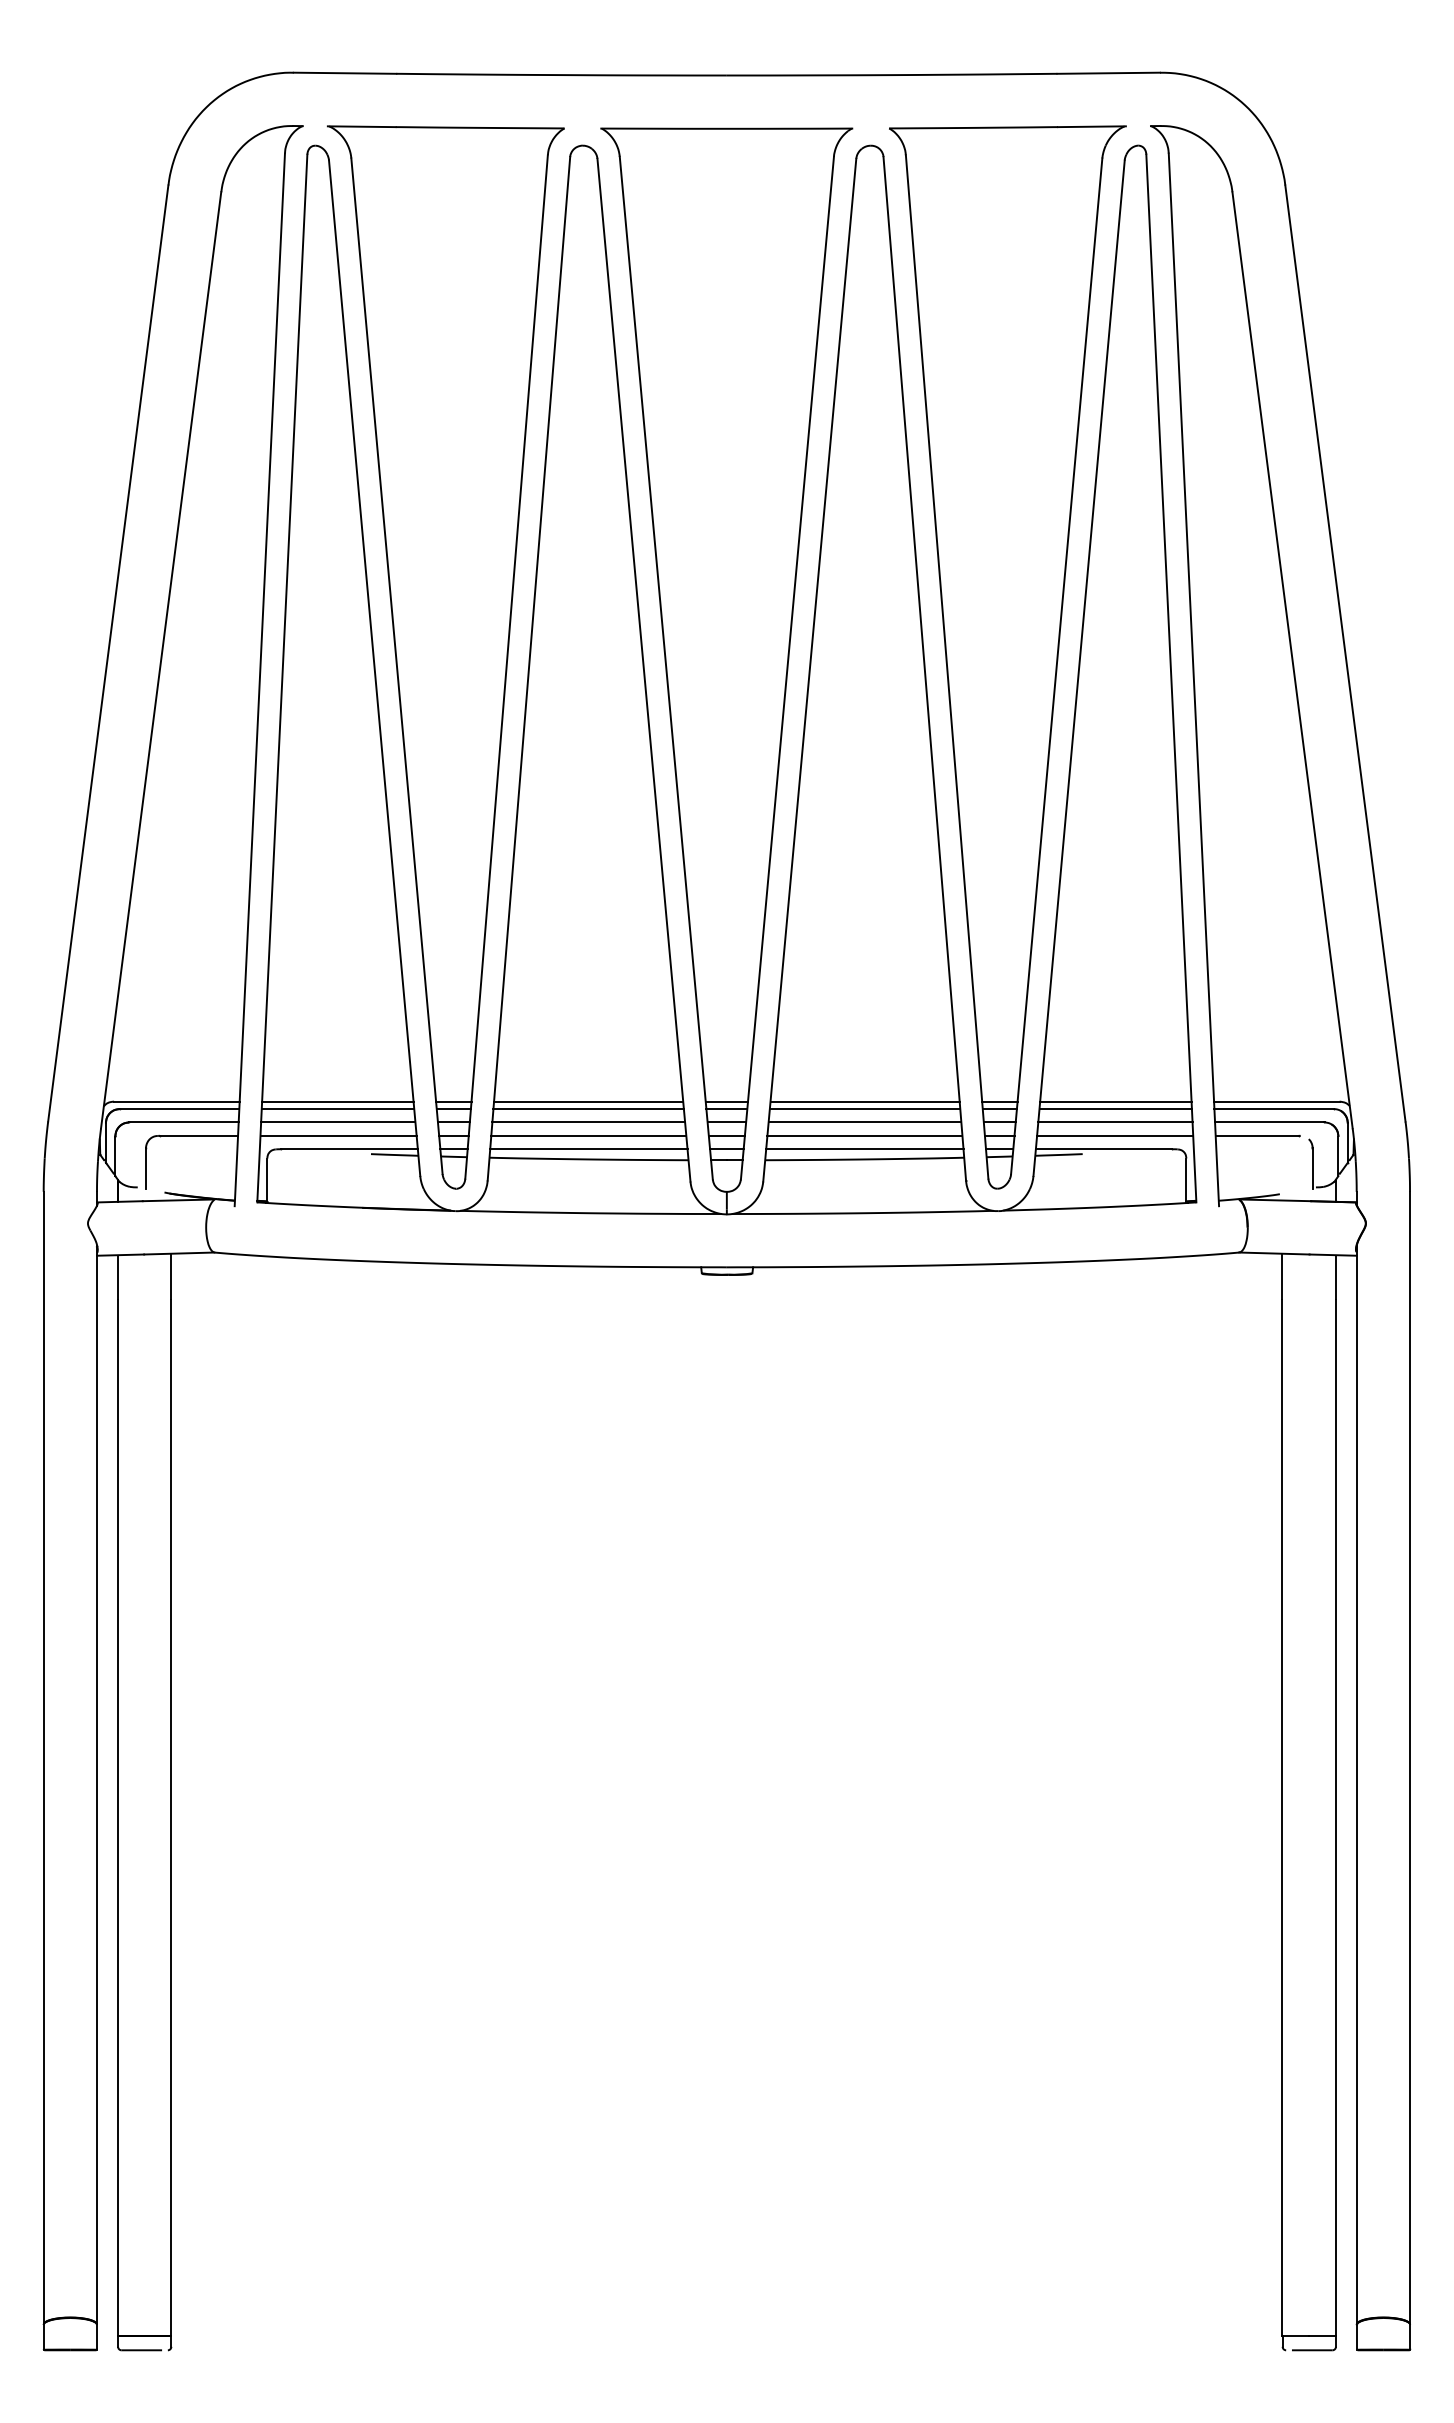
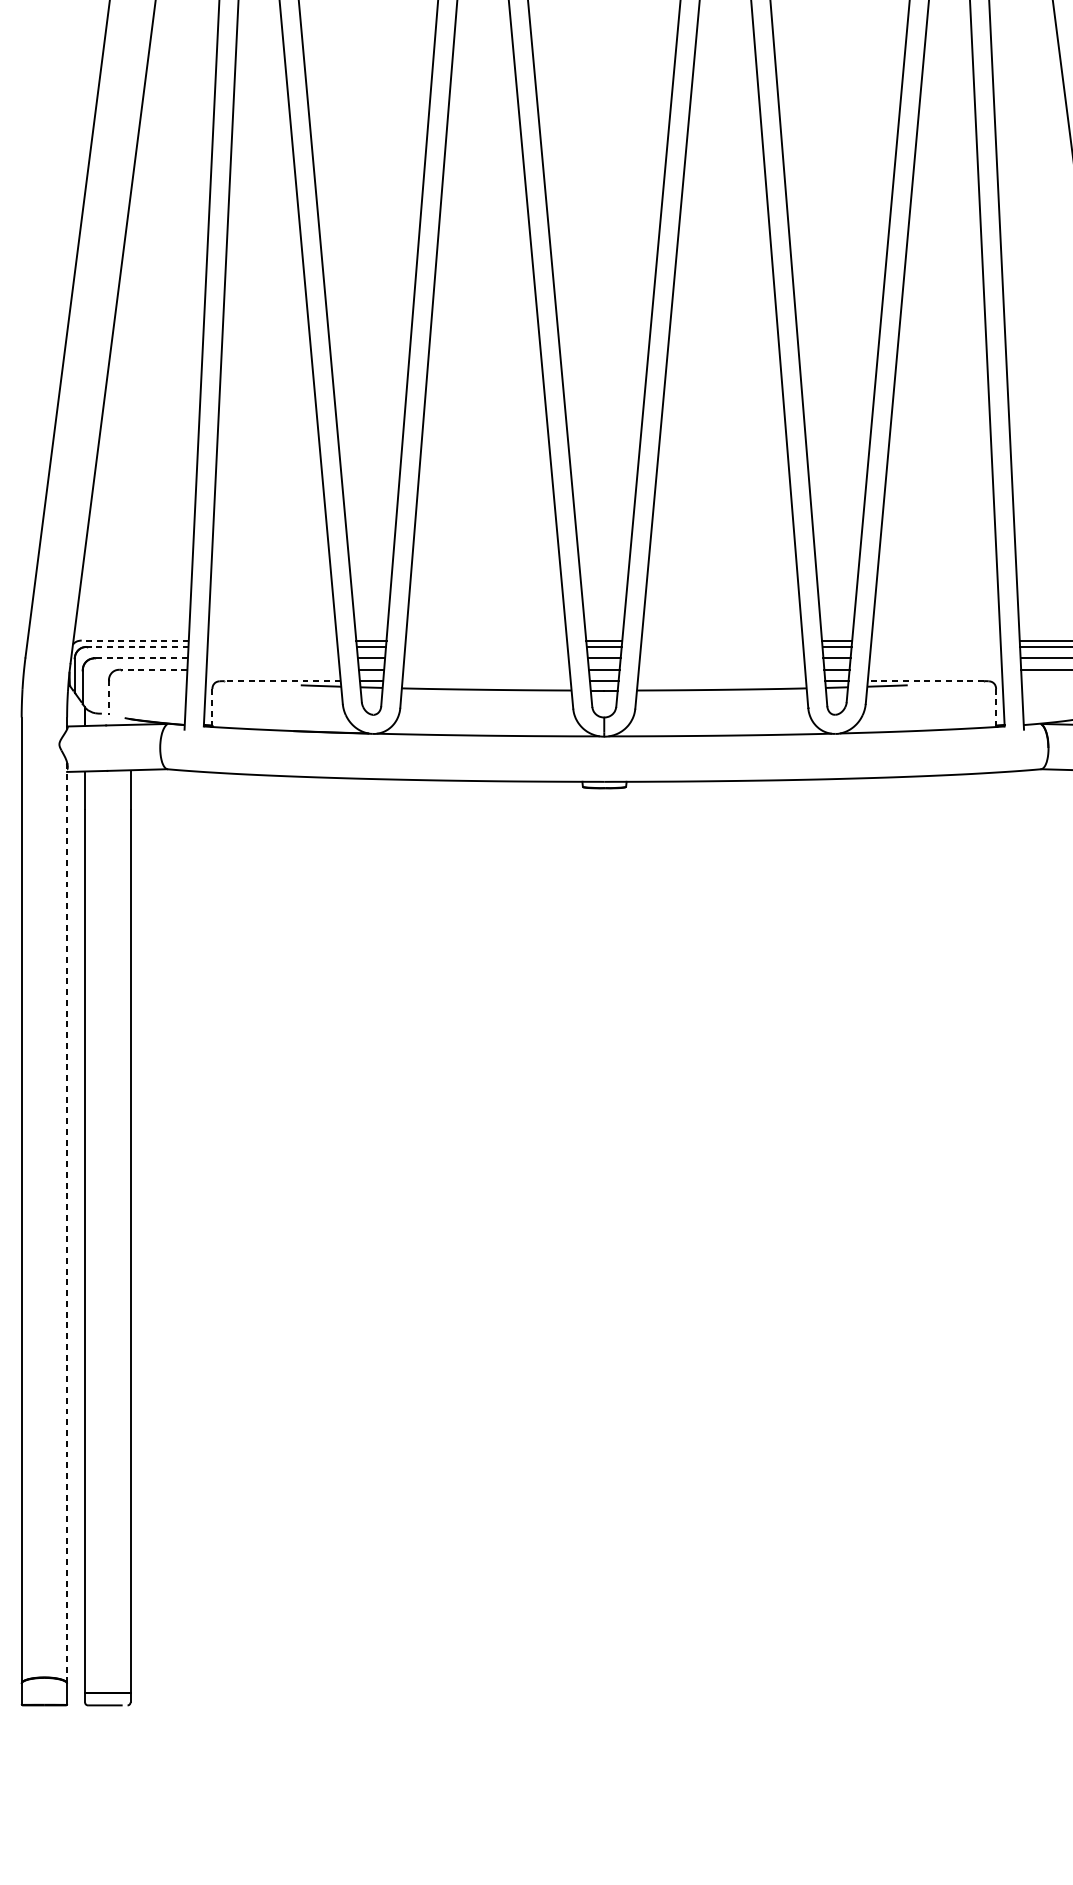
line: (176, 1101) -> (134, 640), solid -> dashed
line: (337, 1101) -> (272, 640), removed
line: (588, 1101) -> (486, 640), removed
line: (864, 1101) -> (721, 640), removed
line: (1115, 1101) -> (935, 640), removed
line: (179, 1109) -> (137, 647), solid -> dashed
line: (337, 1109) -> (272, 647), removed
line: (588, 1109) -> (486, 647), removed
line: (864, 1109) -> (721, 647), removed
line: (1115, 1109) -> (935, 647), removed
line: (184, 1122) -> (141, 658), solid -> dashed
line: (338, 1122) -> (273, 658), removed
line: (588, 1122) -> (486, 658), removed
line: (864, 1122) -> (721, 658), removed
line: (1115, 1122) -> (935, 658), removed
line: (198, 1135) -> (153, 669), solid -> dashed
line: (338, 1135) -> (273, 669), removed
line: (588, 1135) -> (486, 669), removed
line: (864, 1135) -> (721, 669), removed
line: (1115, 1135) -> (935, 669), removed
line: (349, 1149) -> (282, 681), solid -> dashed
line: (588, 1149) -> (486, 681), removed
line: (864, 1149) -> (721, 681), removed
line: (1103, 1149) -> (925, 681), solid -> dashed
line: (145, 1168) -> (108, 697), solid -> dashed
line: (1186, 1180) -> (996, 707), solid -> dashed
line: (267, 1181) -> (212, 708), solid -> dashed
line: (97, 1784) -> (67, 1222), solid -> dashed

